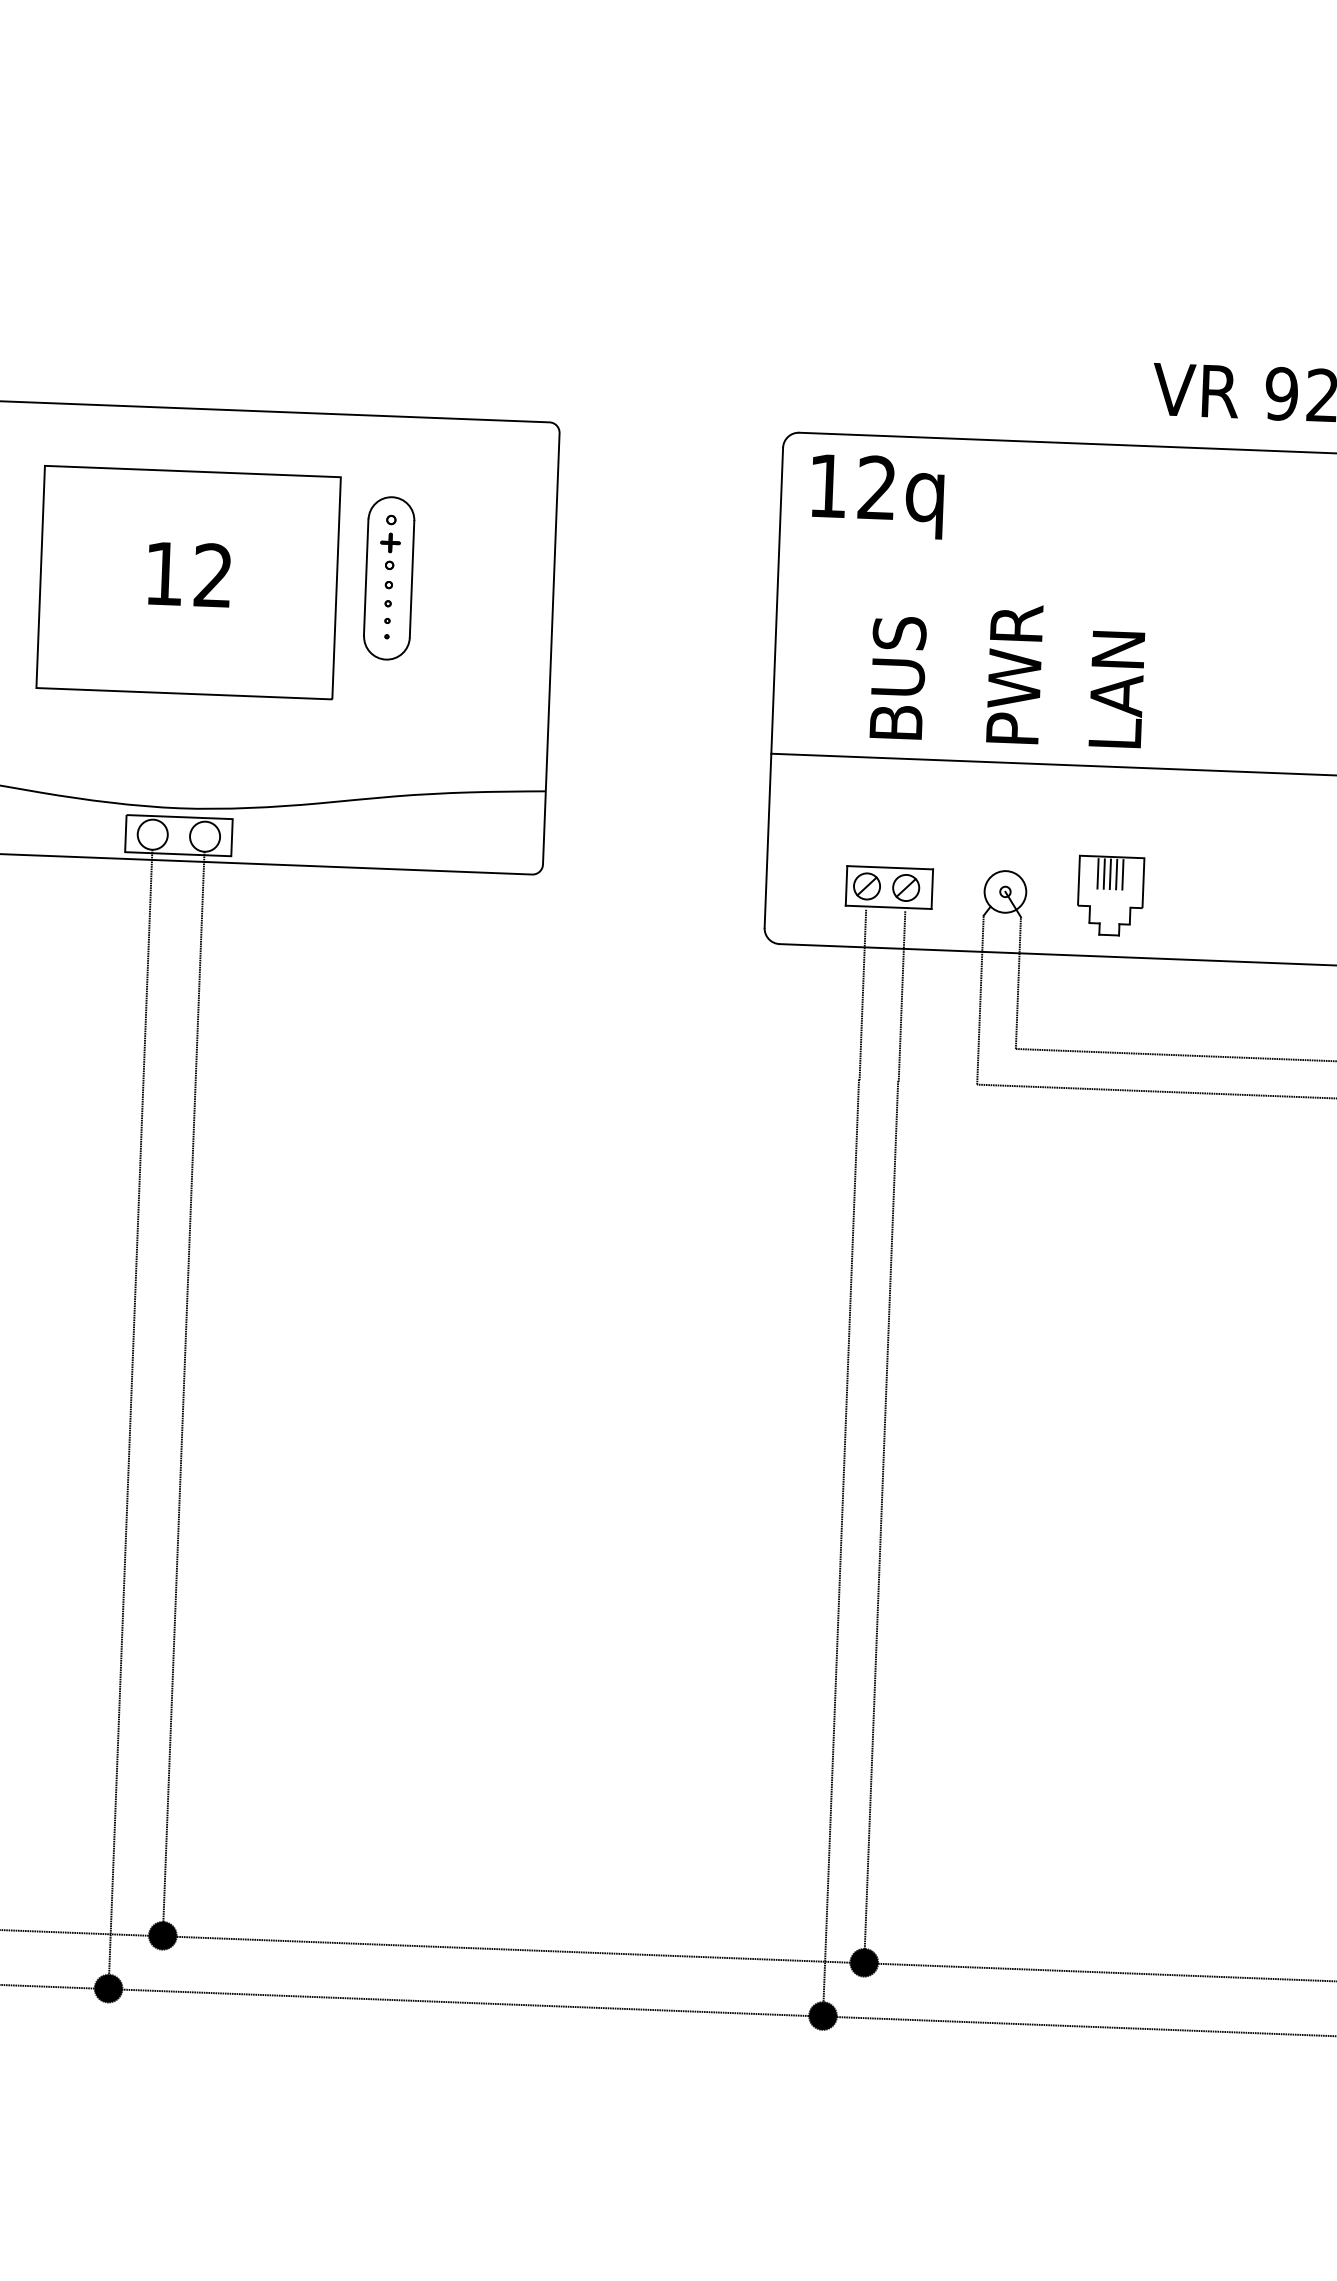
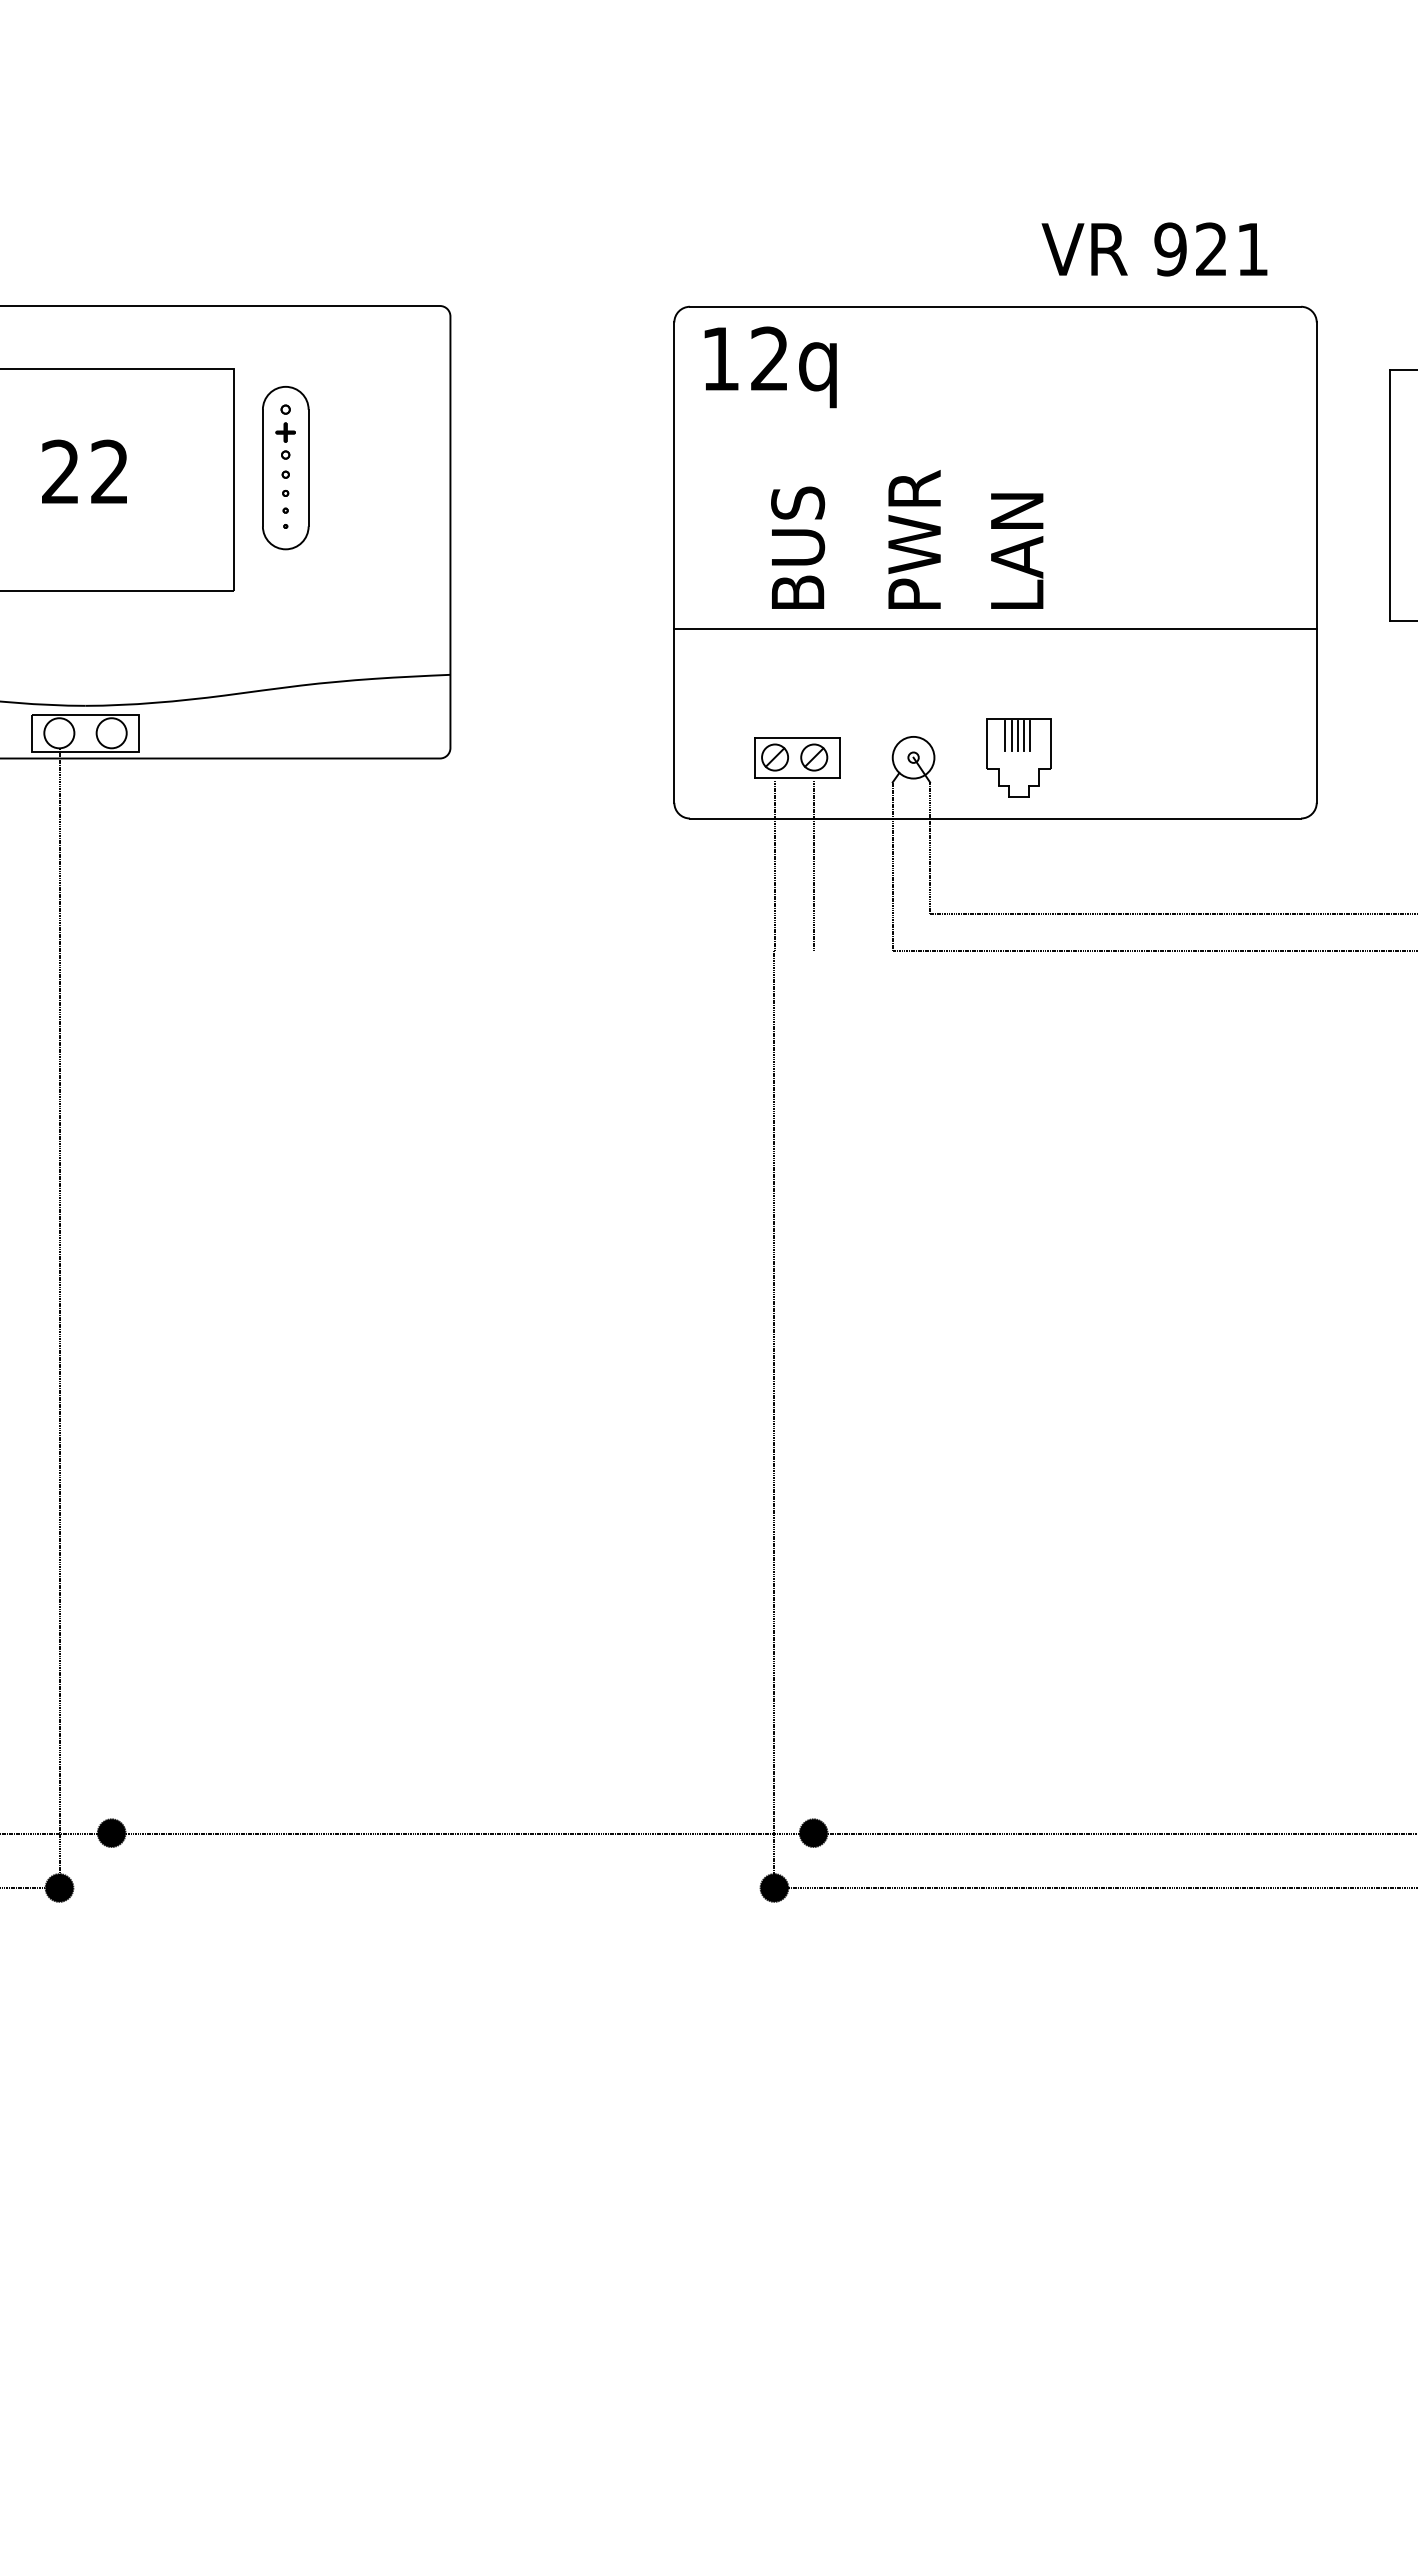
text: (163, 573) -> (60, 471), 12 -> 22
line: (183, 1393) -> (111, 1290), removed
line: (881, 1521) -> (813, 1391), removed
line: (465, 2002) -> (416, 1888), removed

